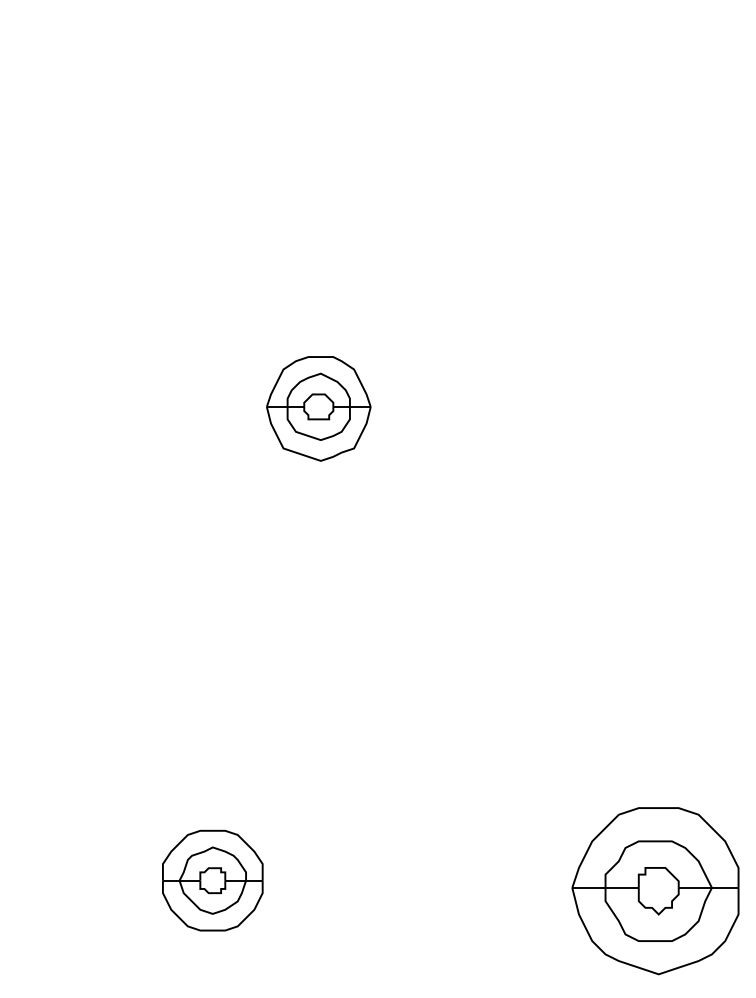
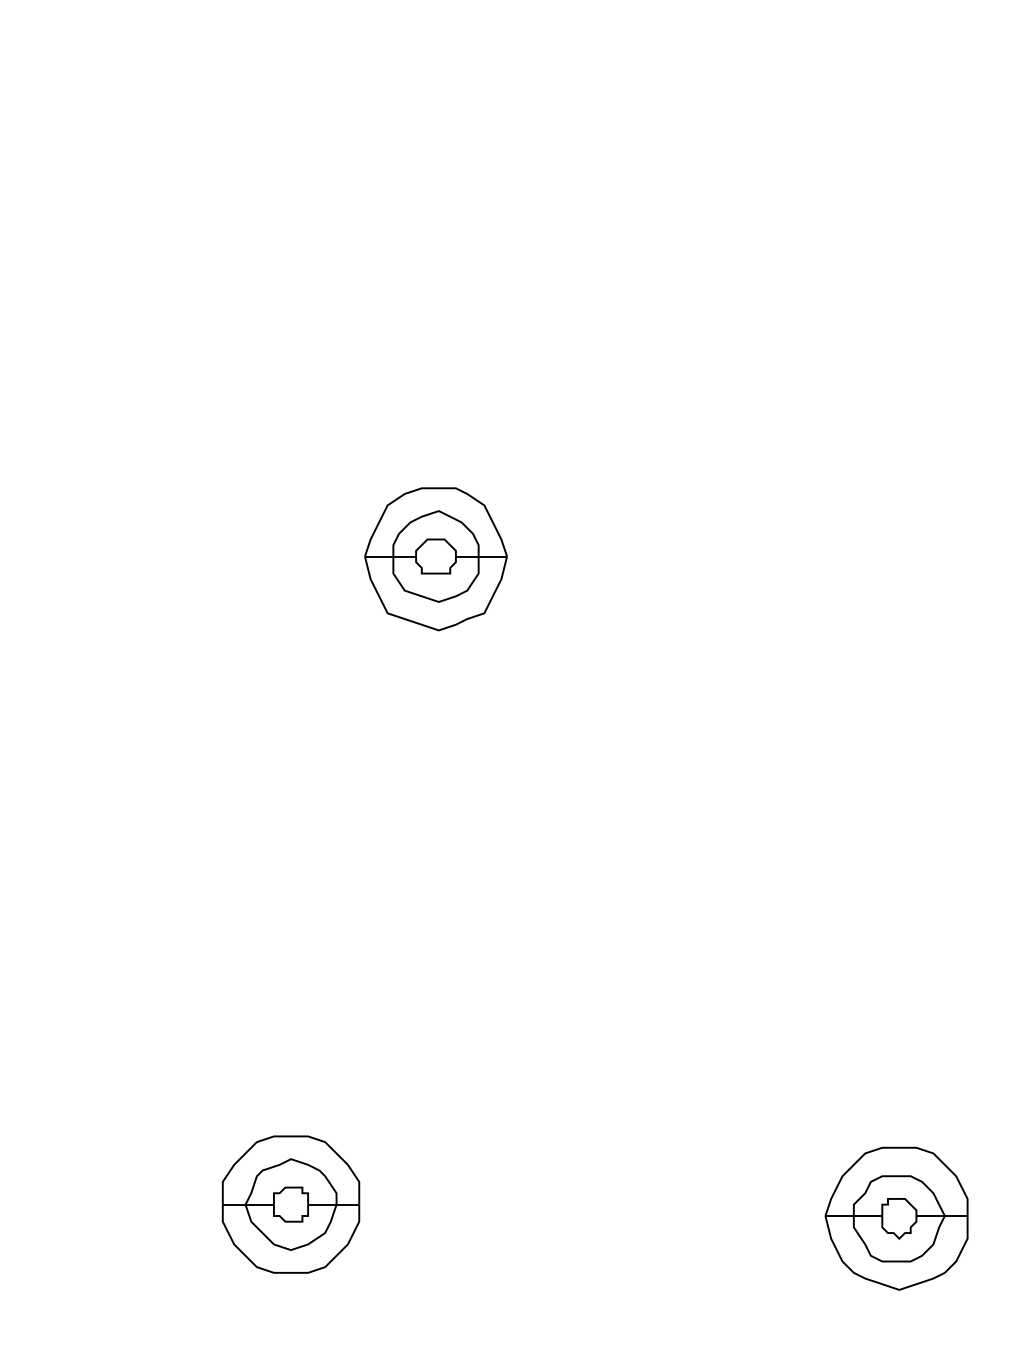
part: (655, 890) -> (896, 1218), size x0.62

